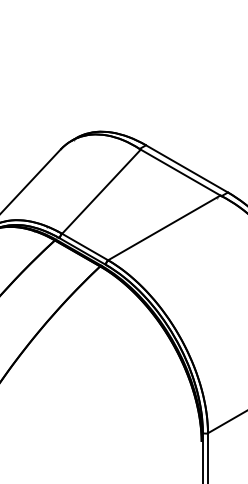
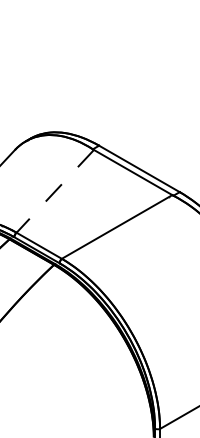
line: (101, 191) -> (55, 191), solid -> dashed

